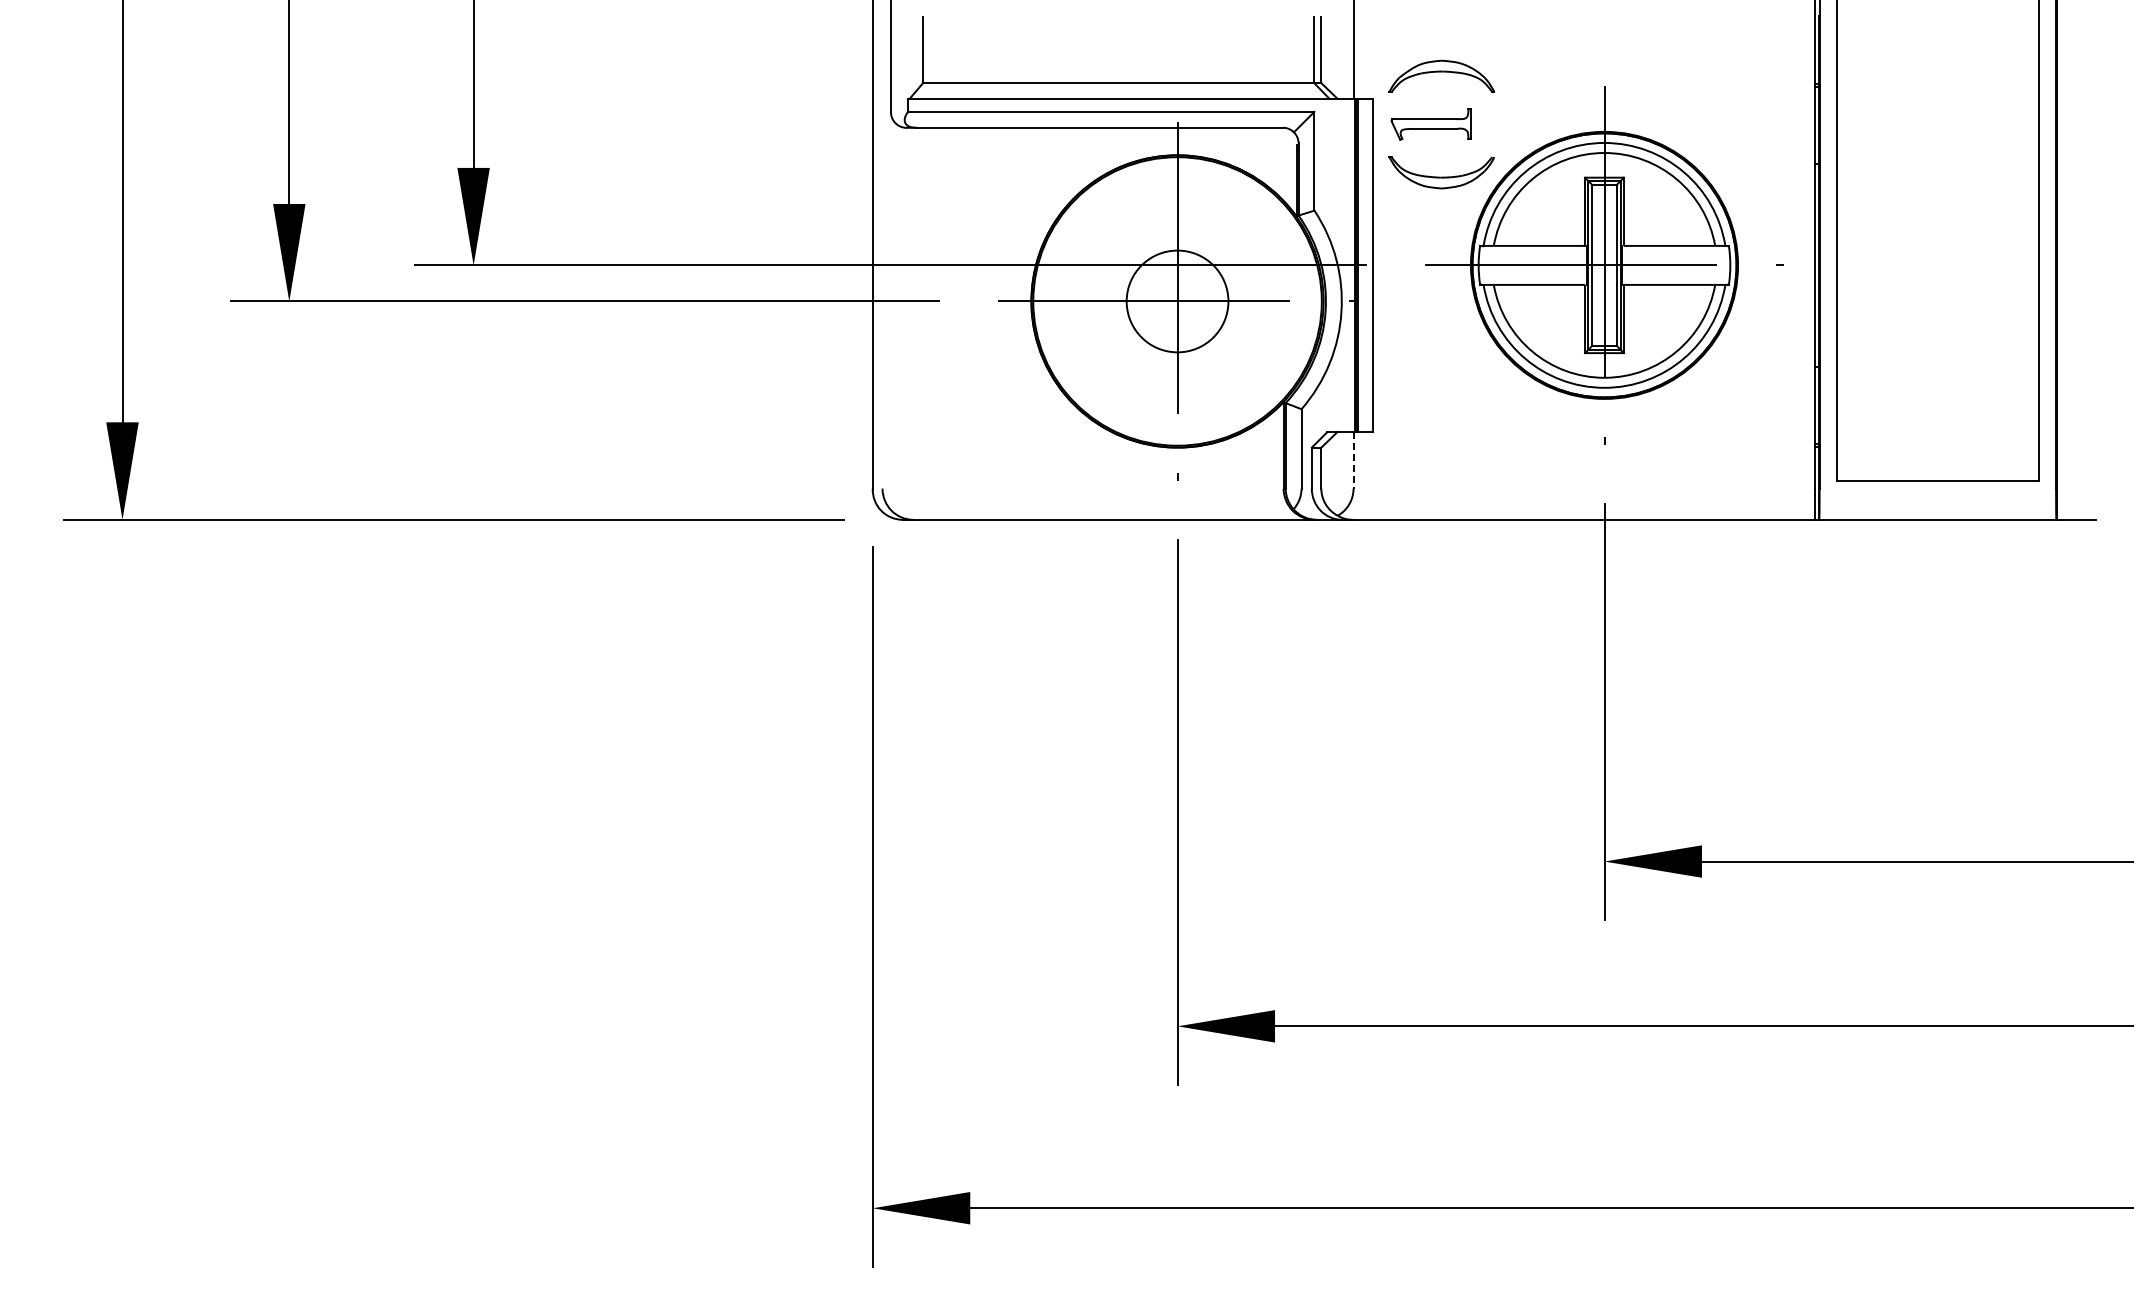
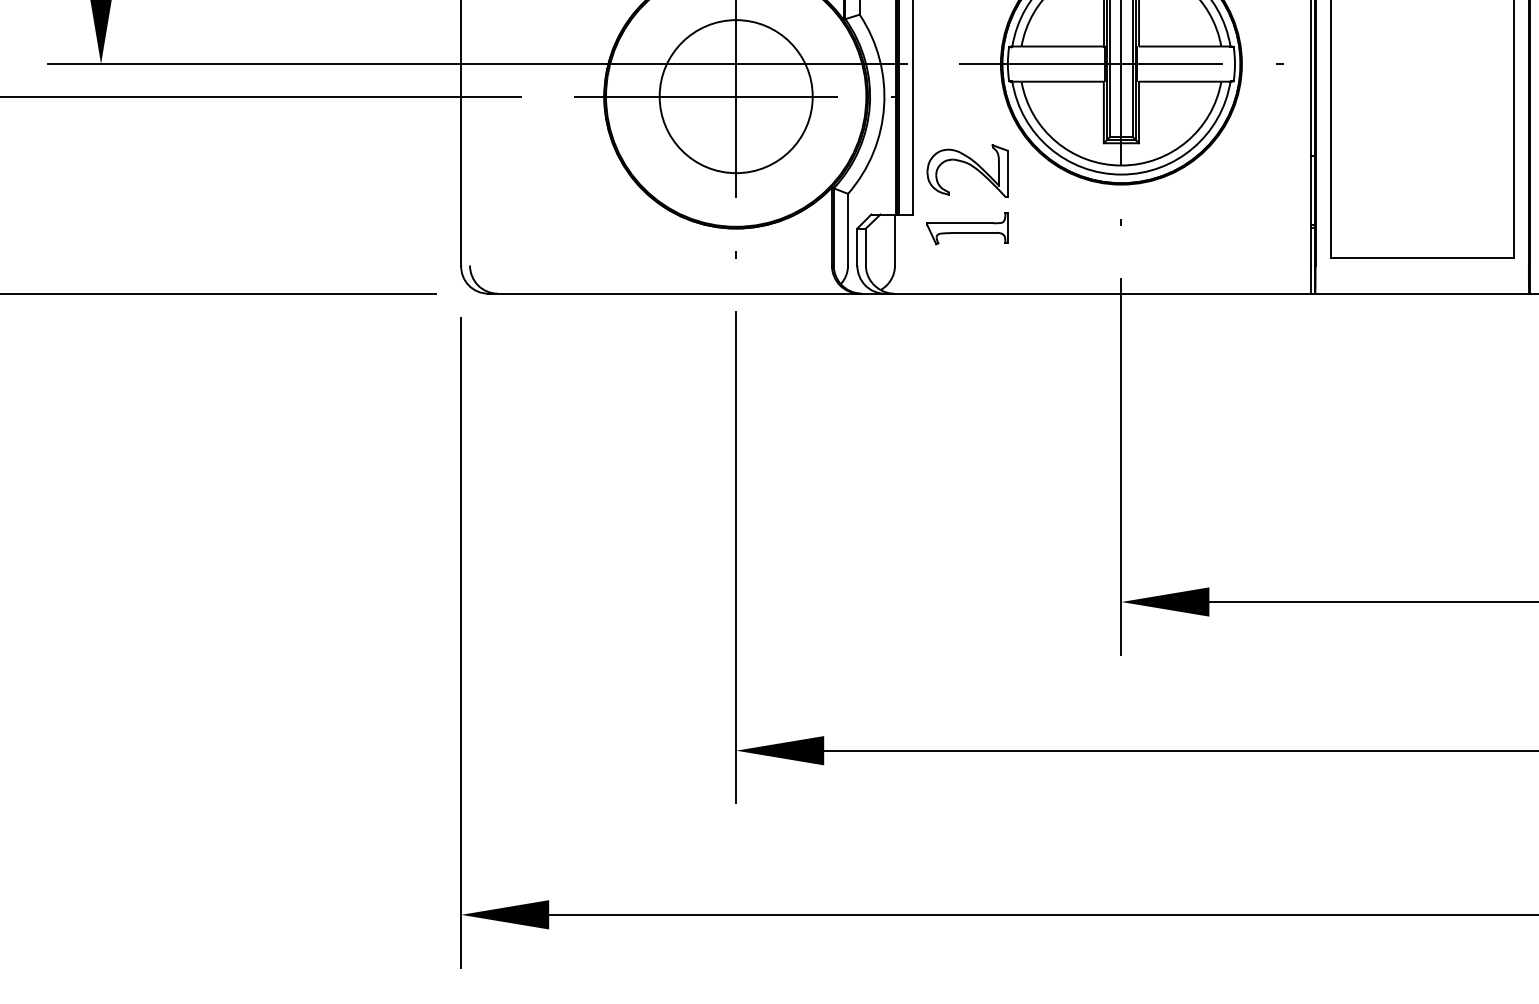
circle: (1177, 301) -> (736, 96), size x1.67
part: (1435, 377) -> (968, 165), added
part: (1433, 448) -> (967, 229), added
line: (1353, 460) -> (894, 240), dashed -> solid

